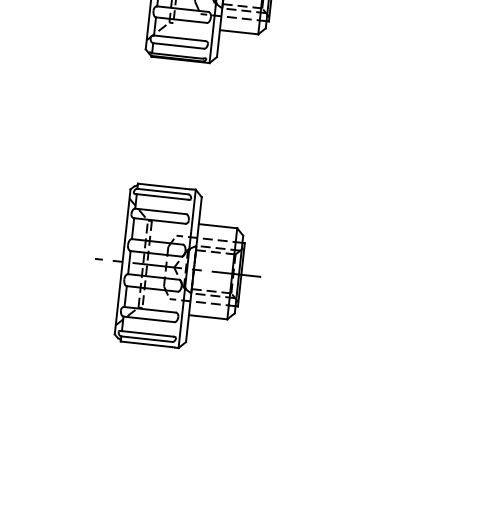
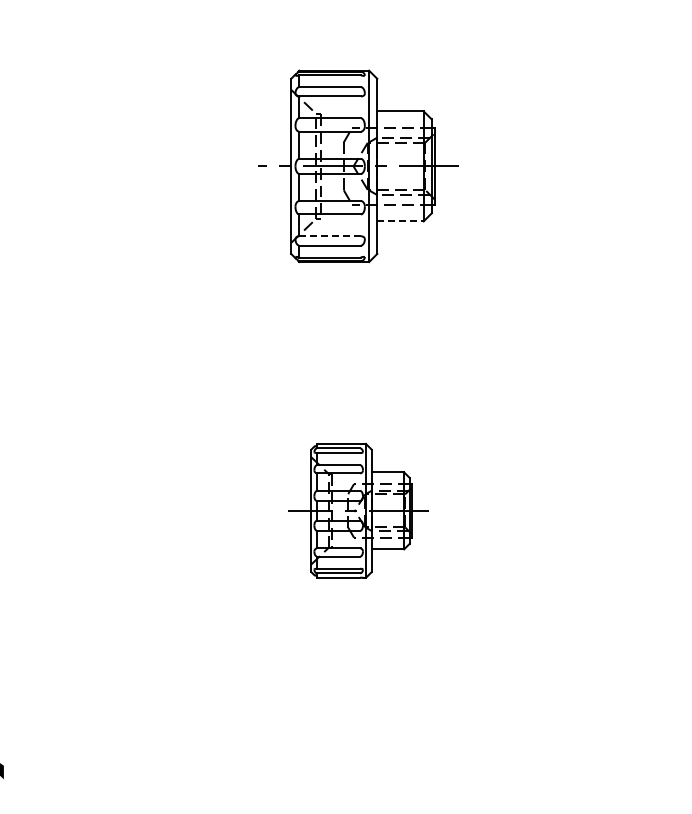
line: (239, 32) -> (401, 221), solid -> dashed
line: (179, 38) -> (330, 236), solid -> dashed
part: (178, 267) -> (358, 510), size x0.7

